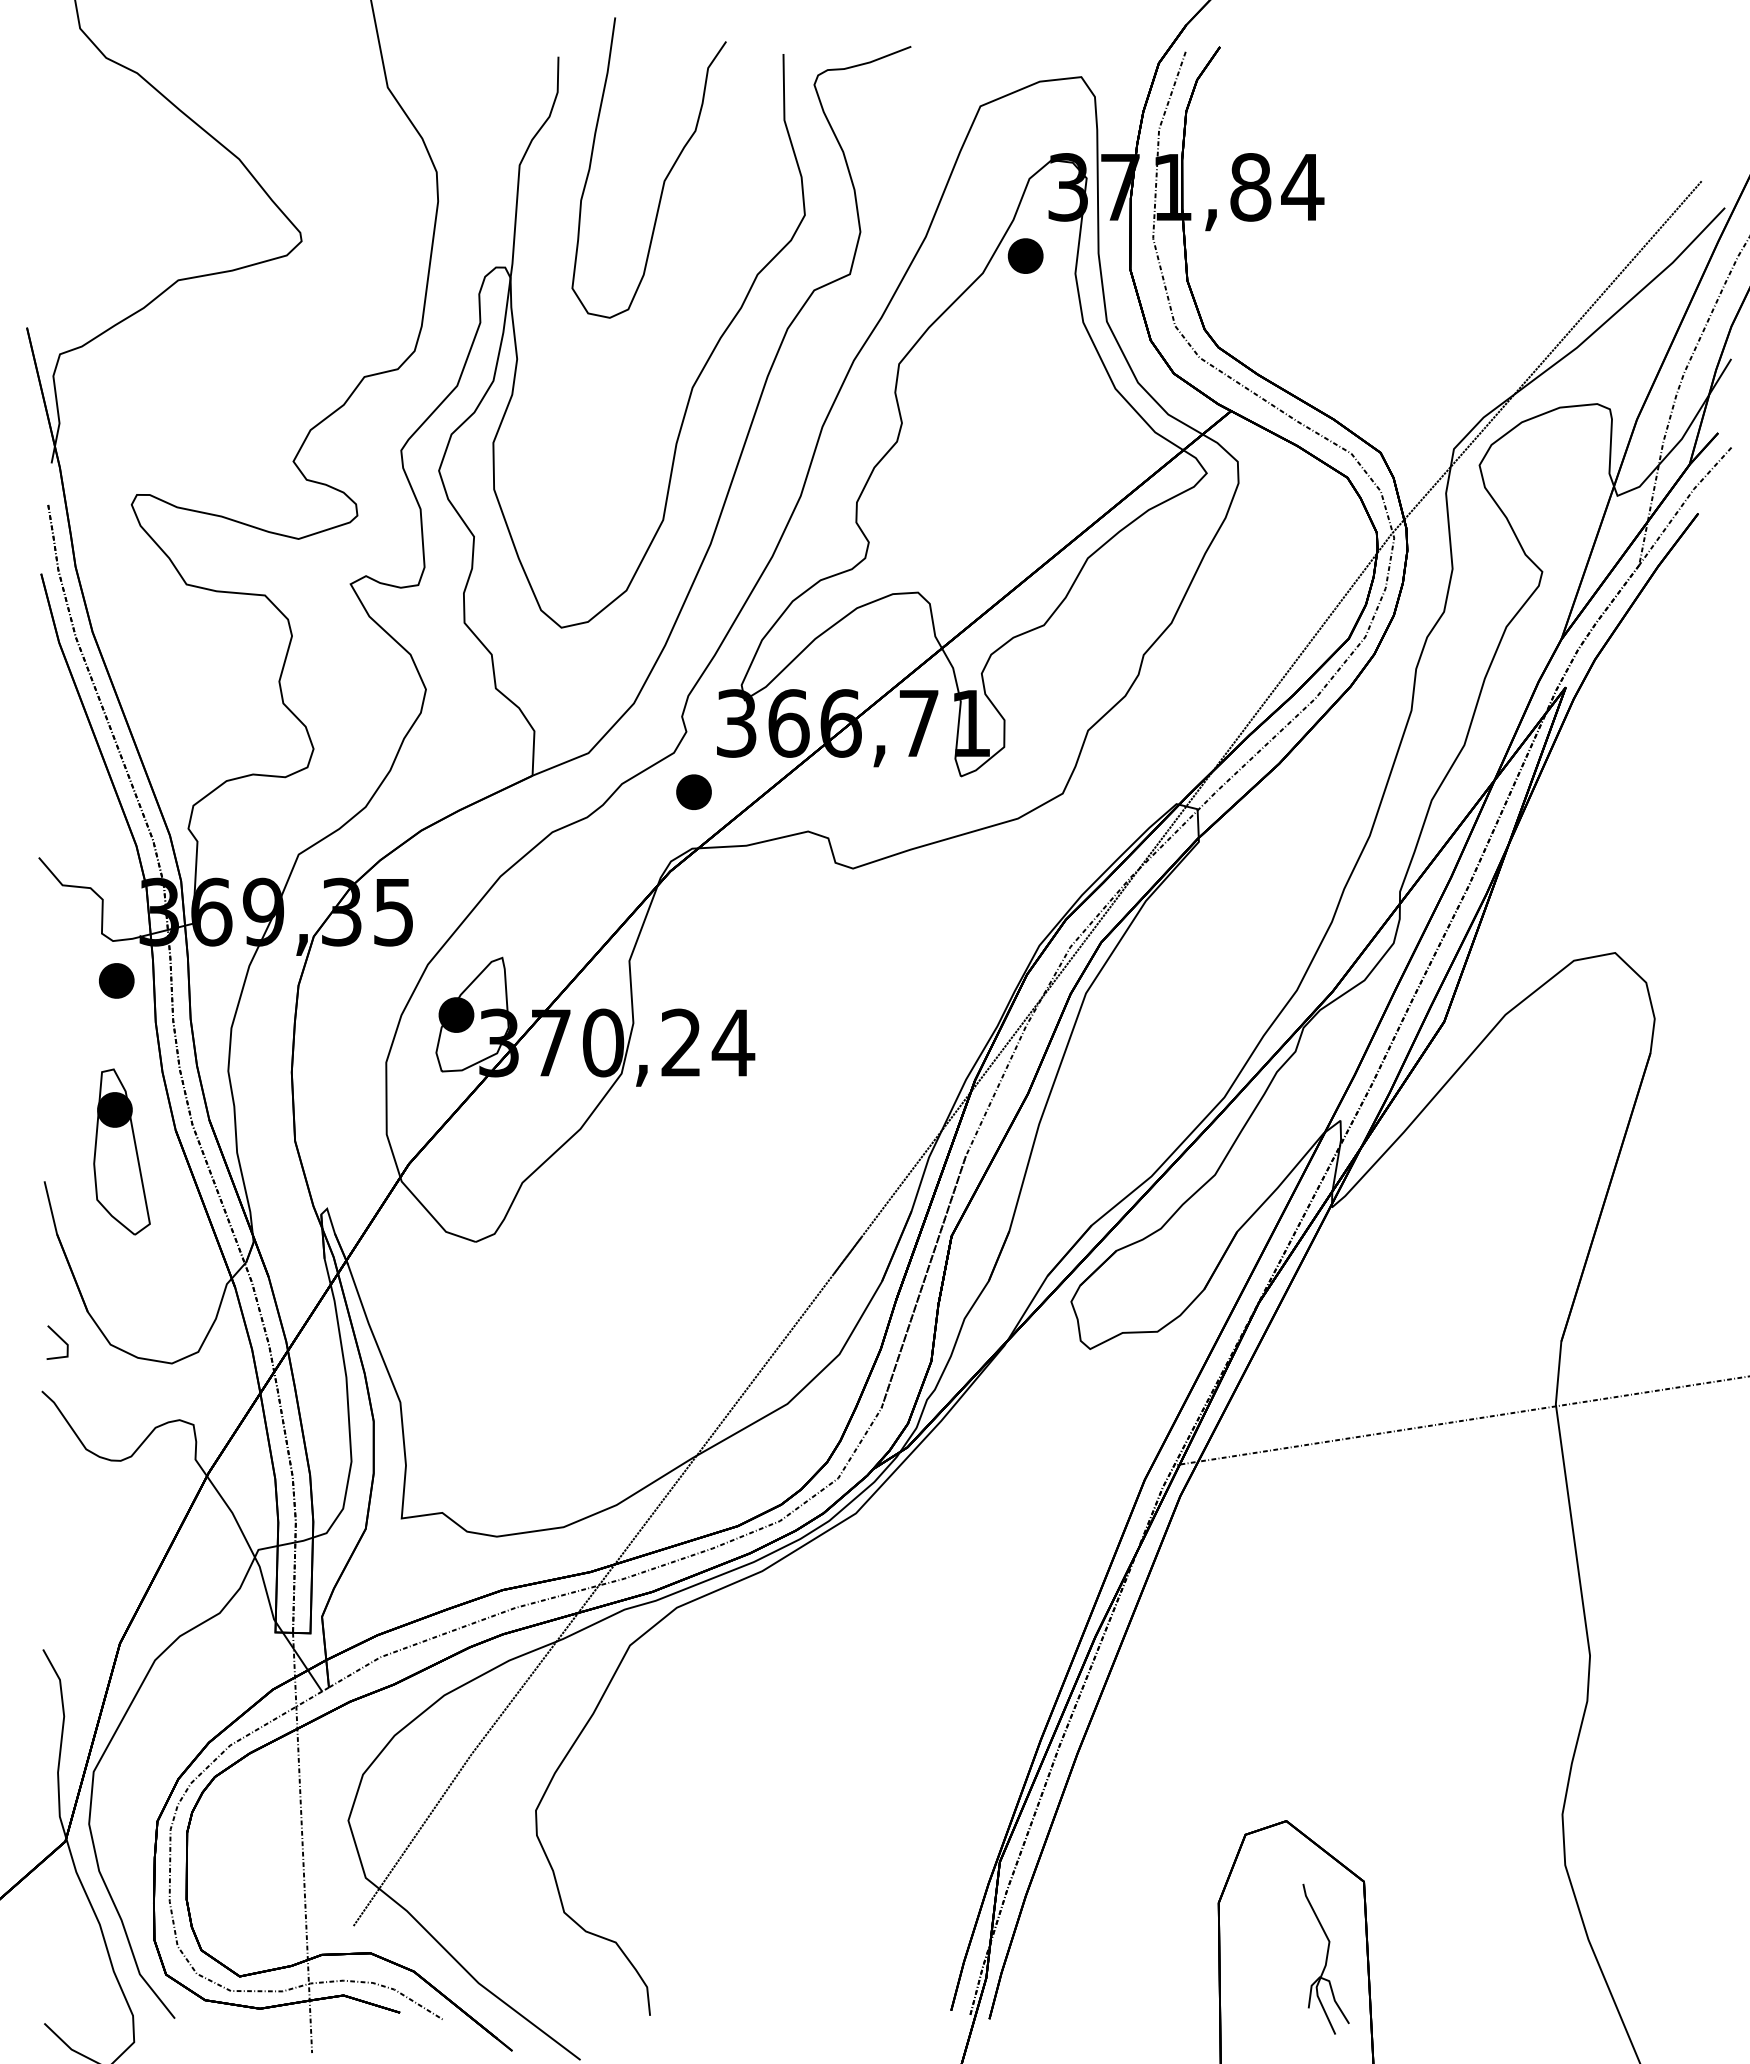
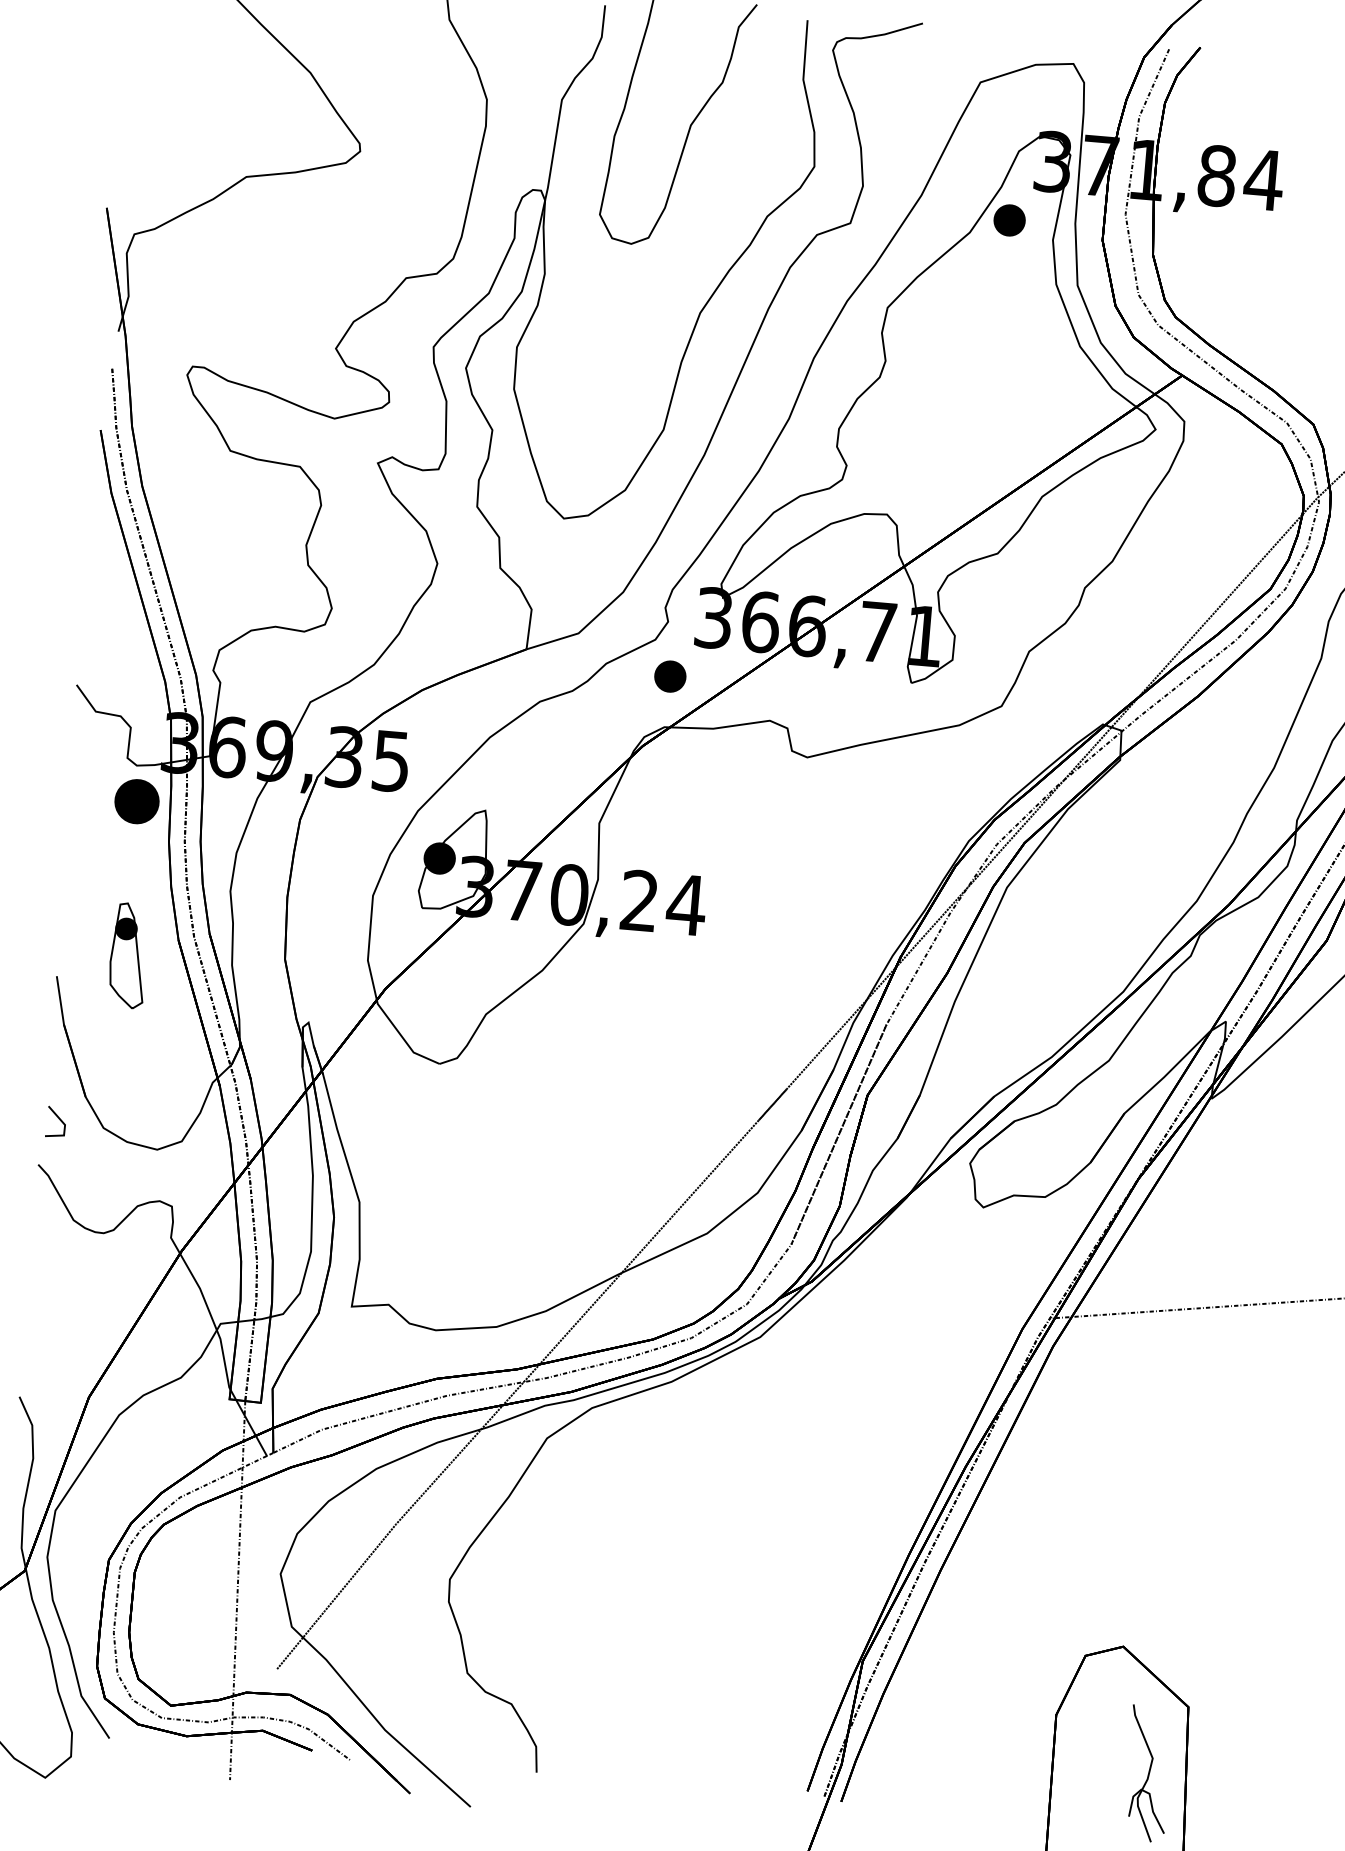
part: (116, 980) -> (136, 801), size x1.4
part: (121, 1151) -> (128, 955), size x0.7

